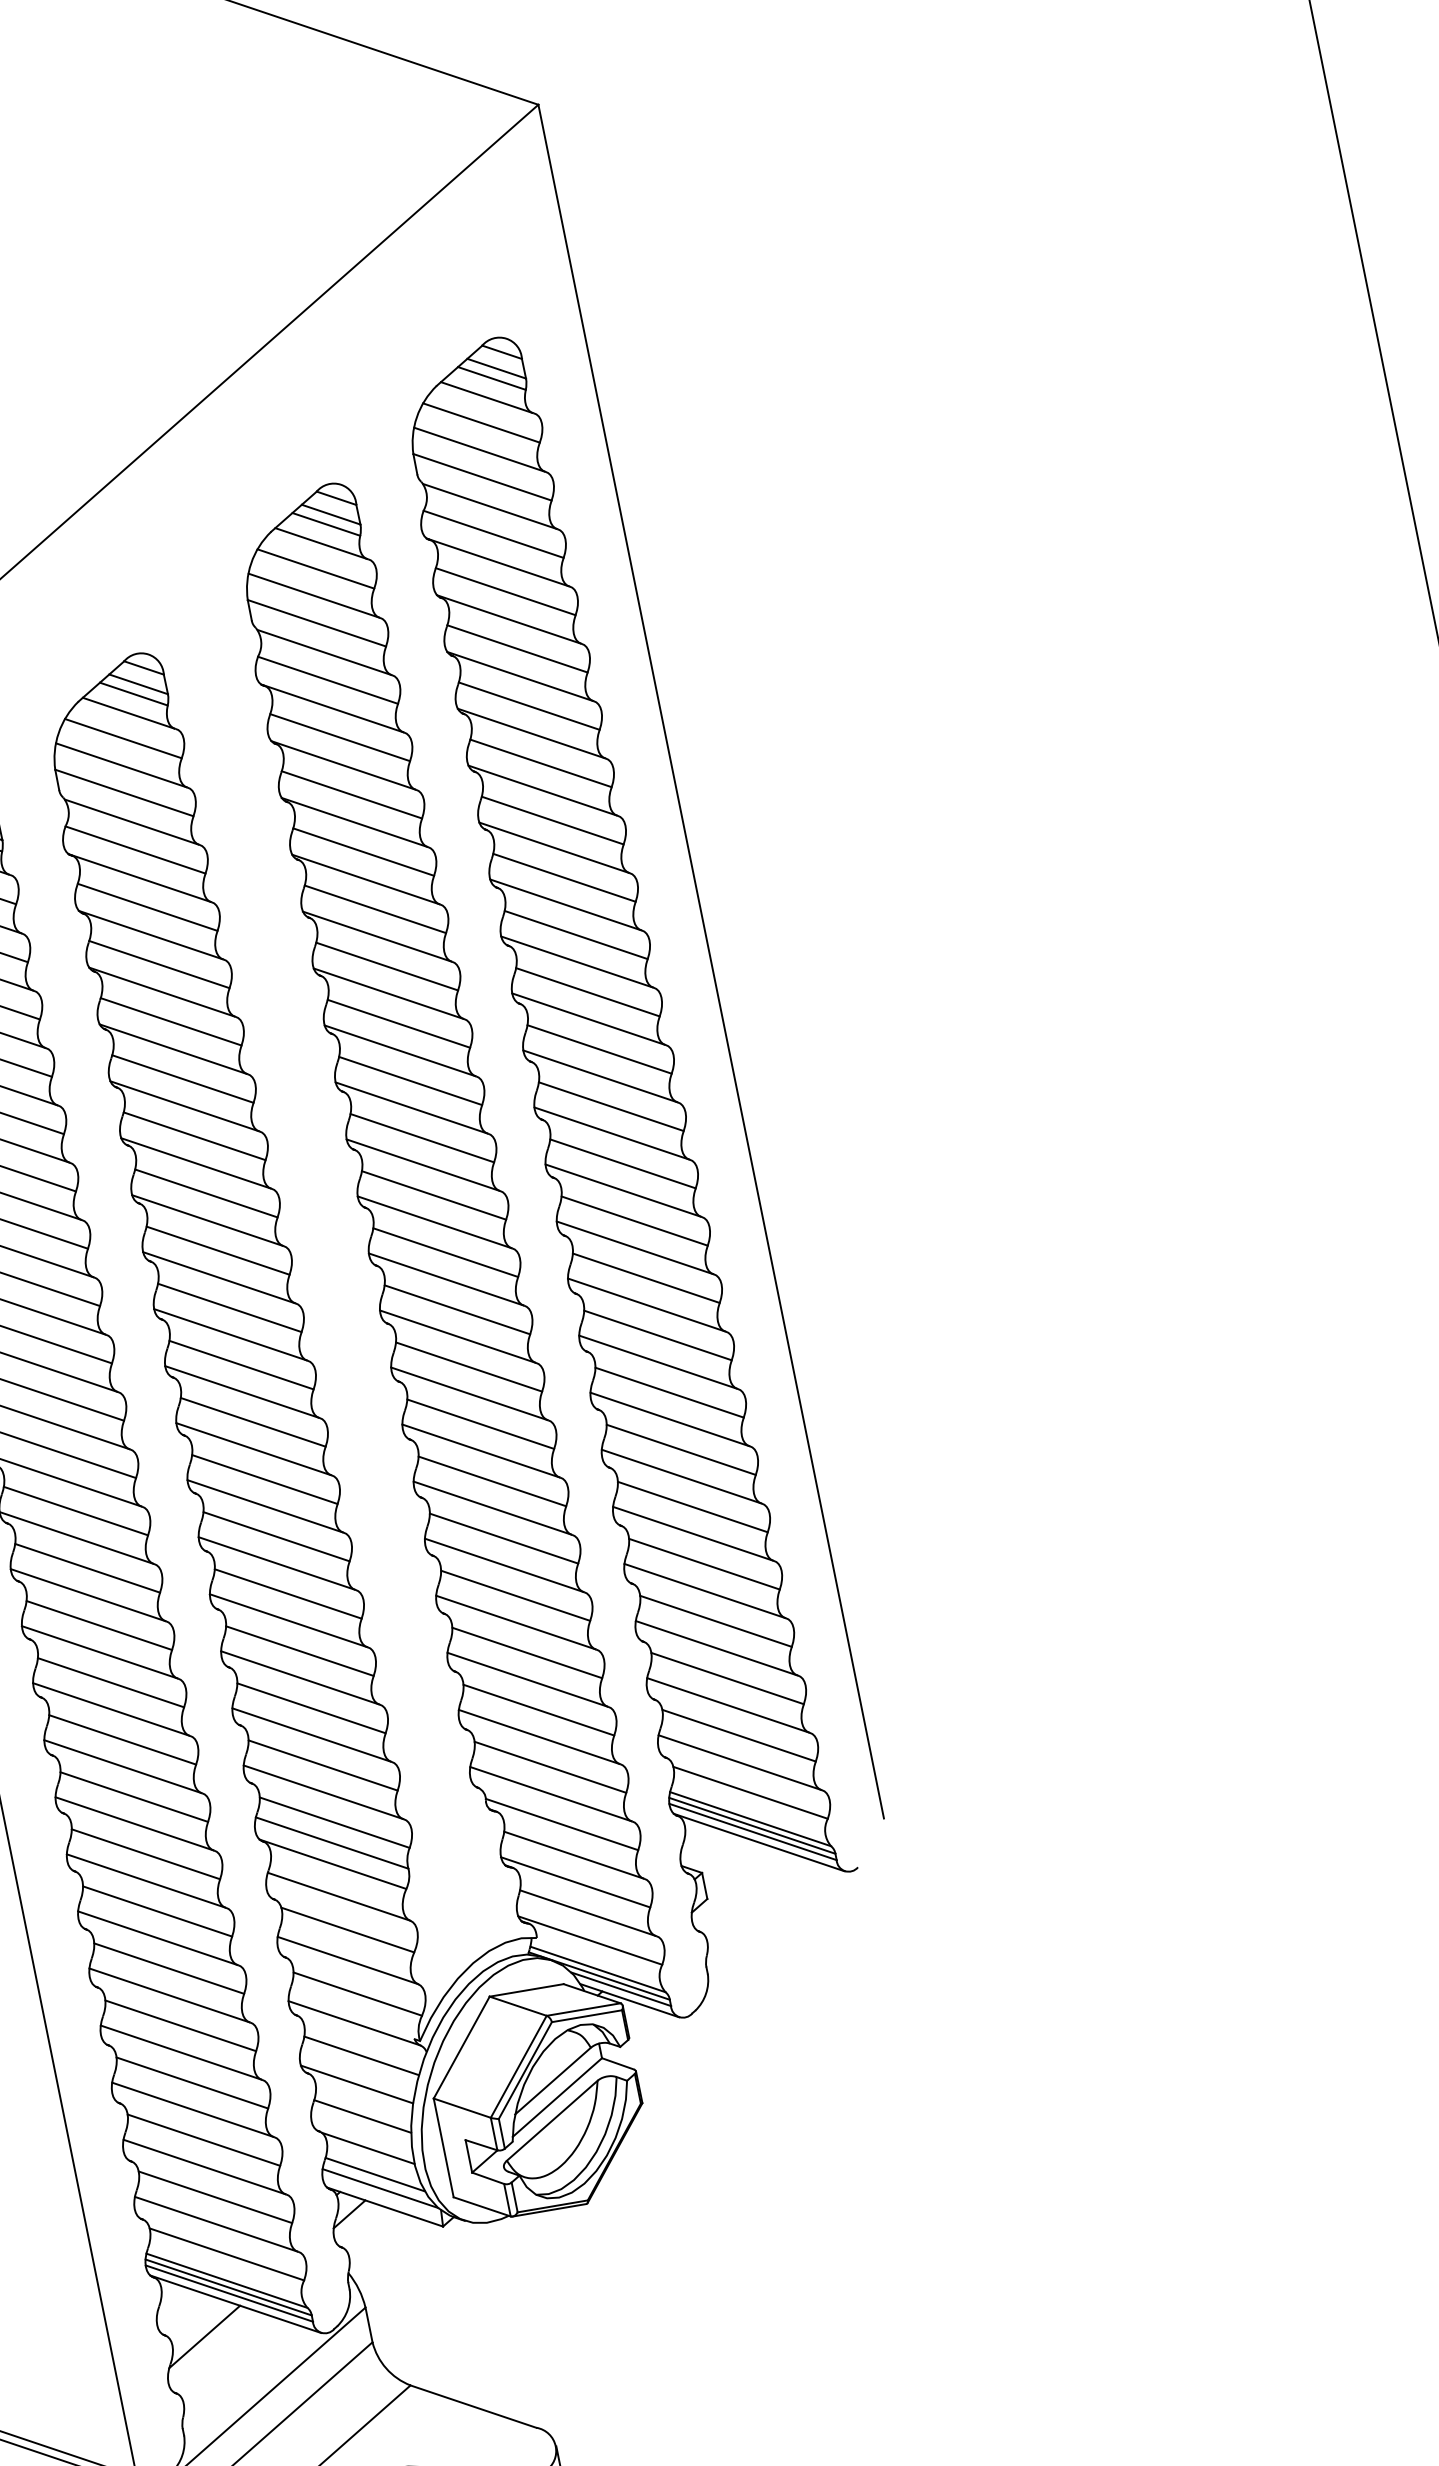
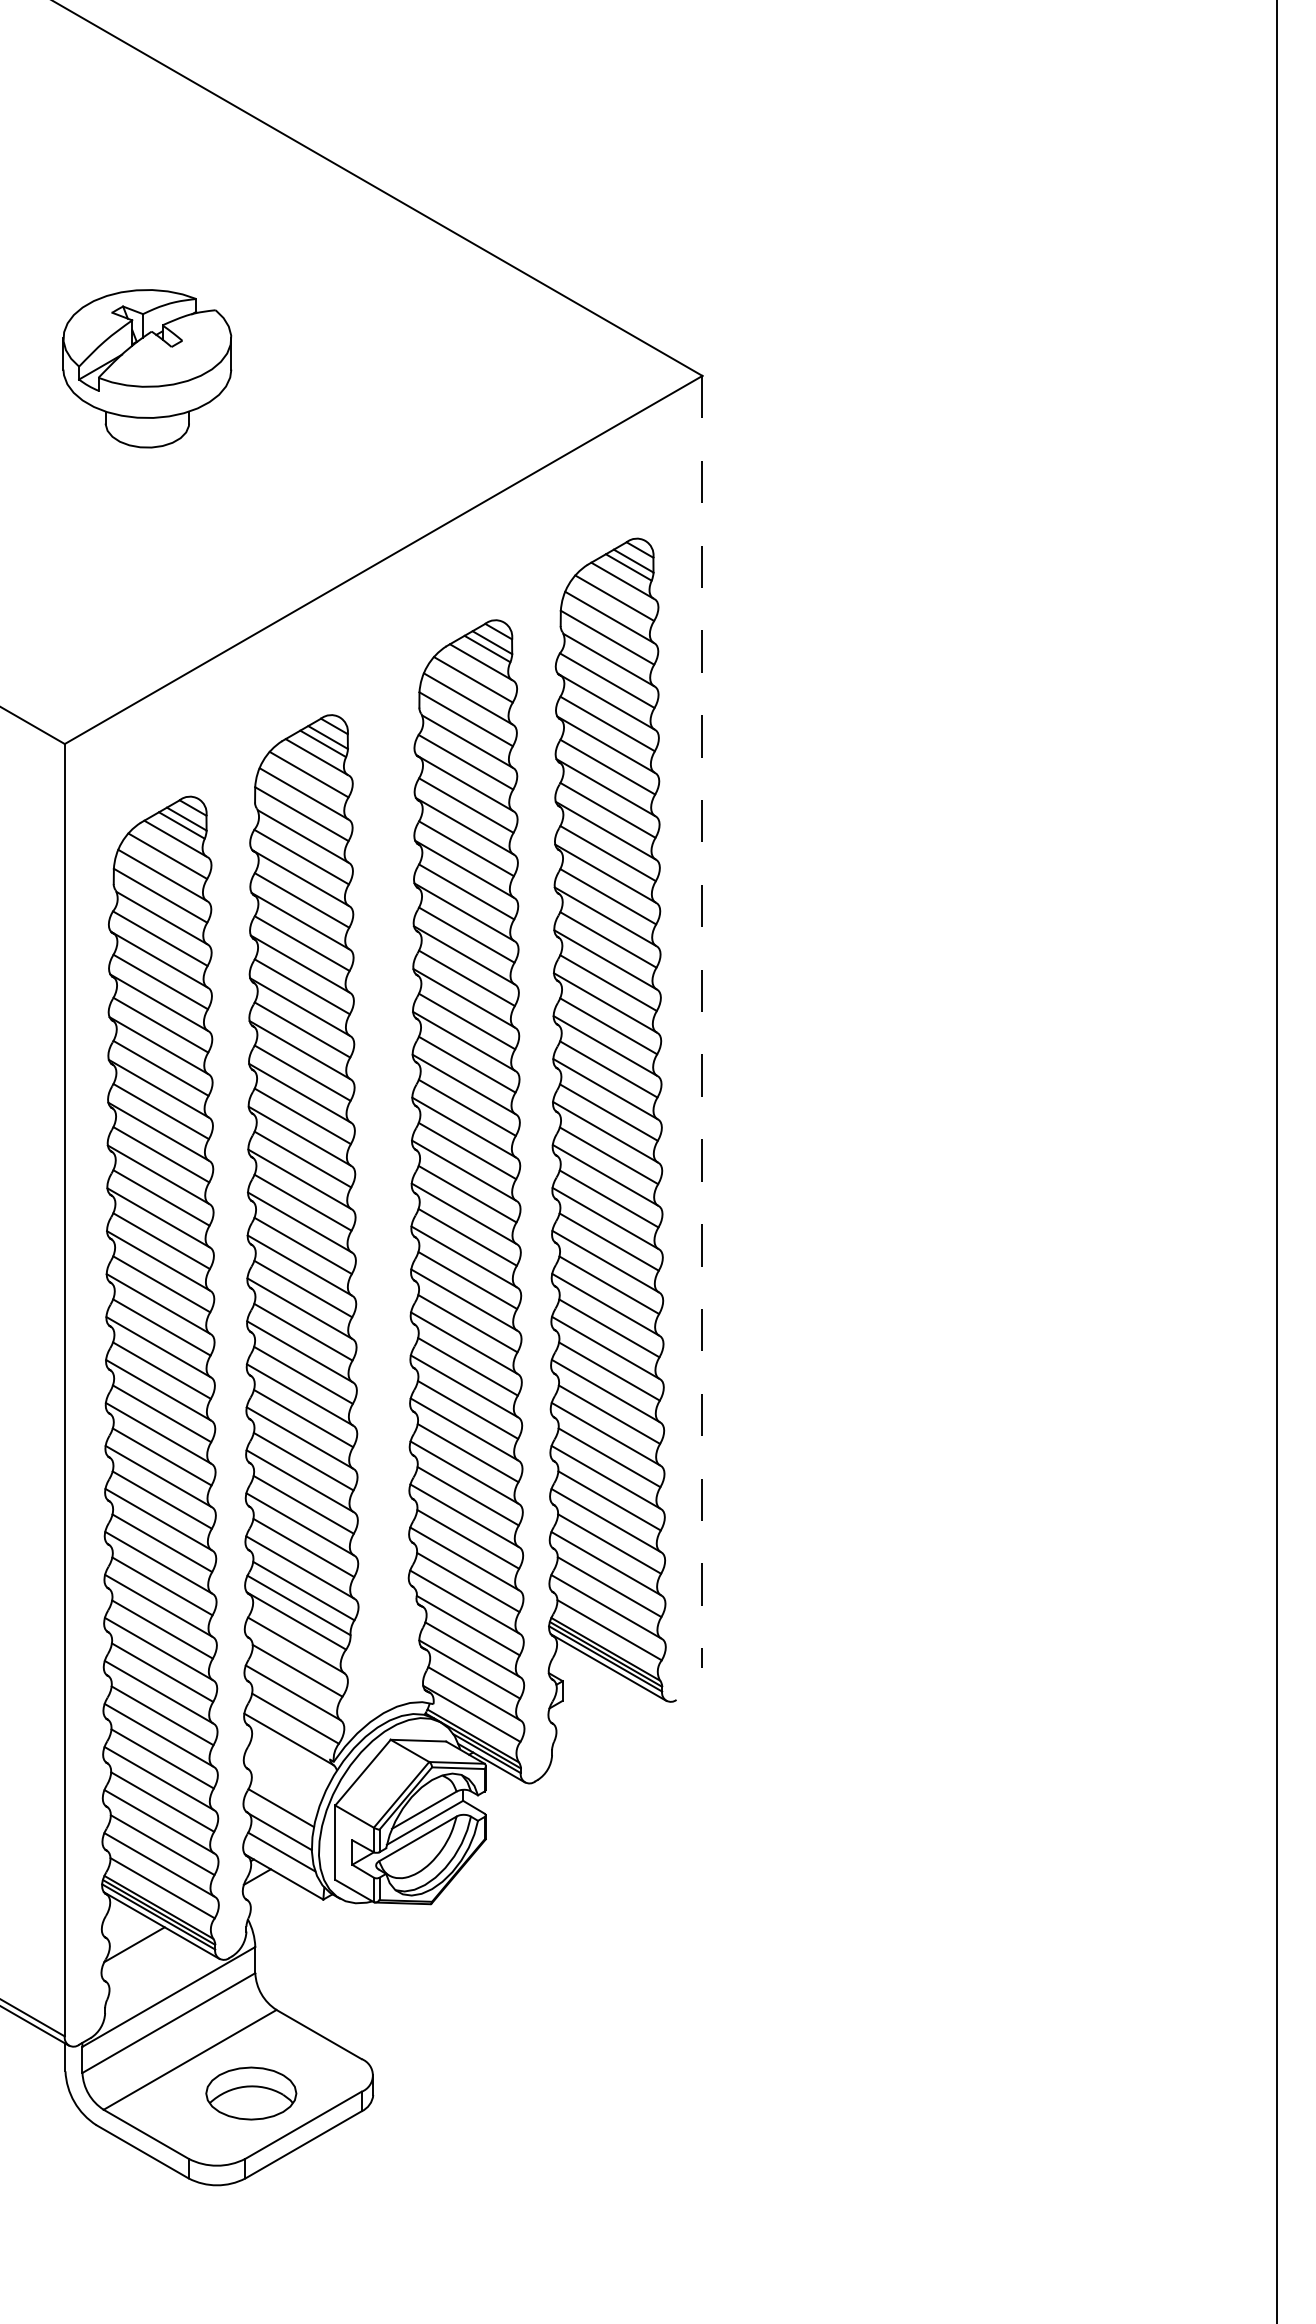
line: (711, 962) -> (702, 1022), solid -> dashed
line: (361, 2055) -> (289, 1763), removed
line: (356, 2083) -> (281, 1783), removed
line: (380, 2188) -> (283, 1862), removed

